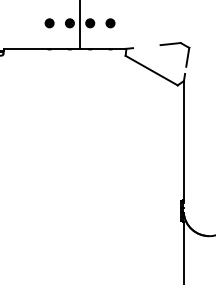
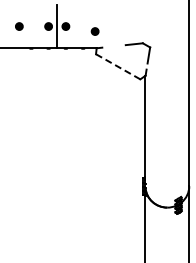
part: (49, 23) -> (19, 26), moved
part: (109, 23) -> (94, 31), moved
line: (150, 70) -> (117, 66), solid -> dashed

